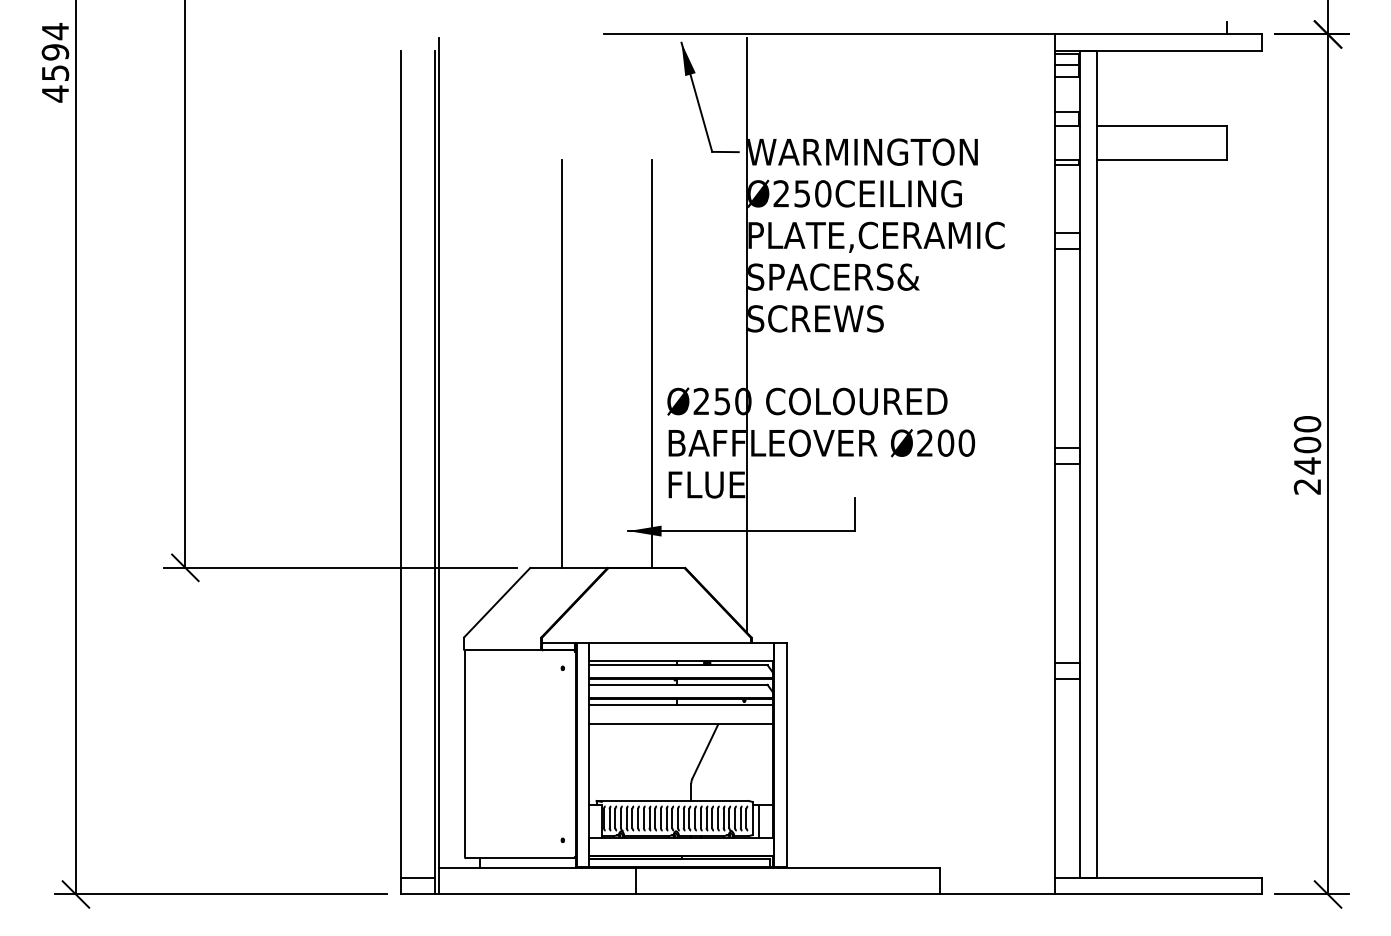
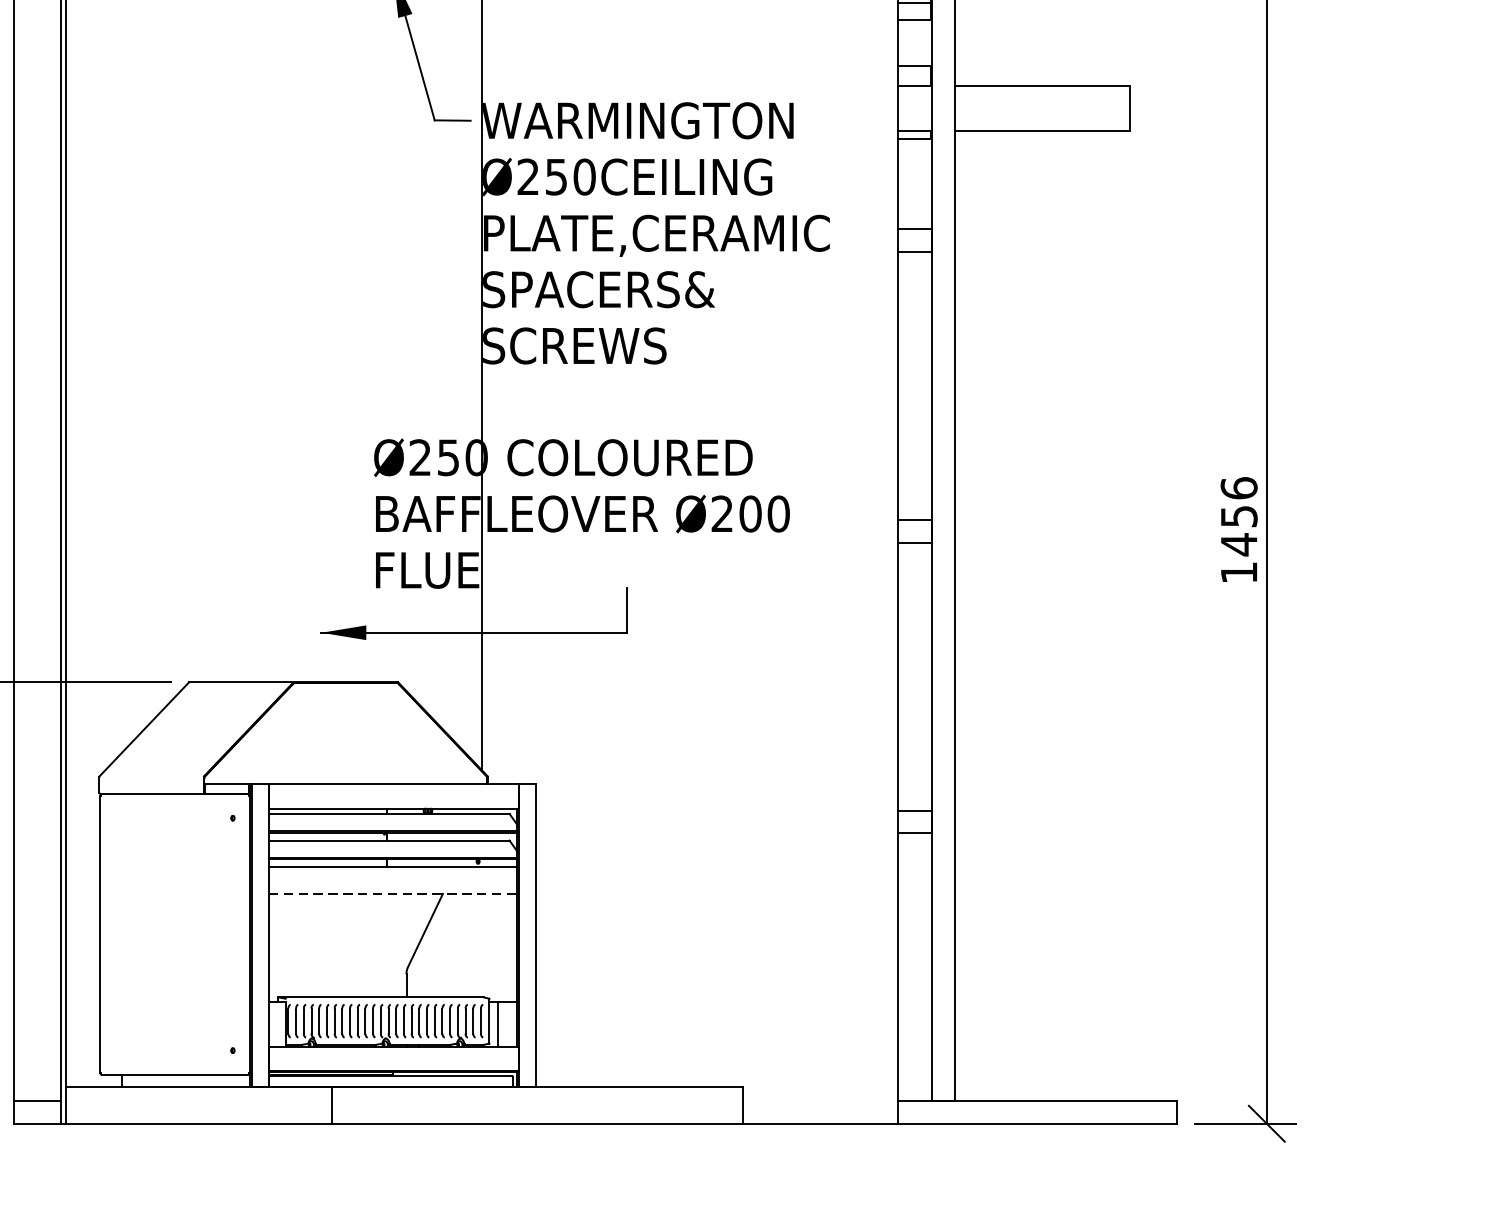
line: (562, 363) -> (232, 406), removed
line: (652, 363) -> (354, 406), removed
text: (1307, 454) -> (1239, 529), 2400 -> 1456
line: (681, 724) -> (393, 894), solid -> dashed

